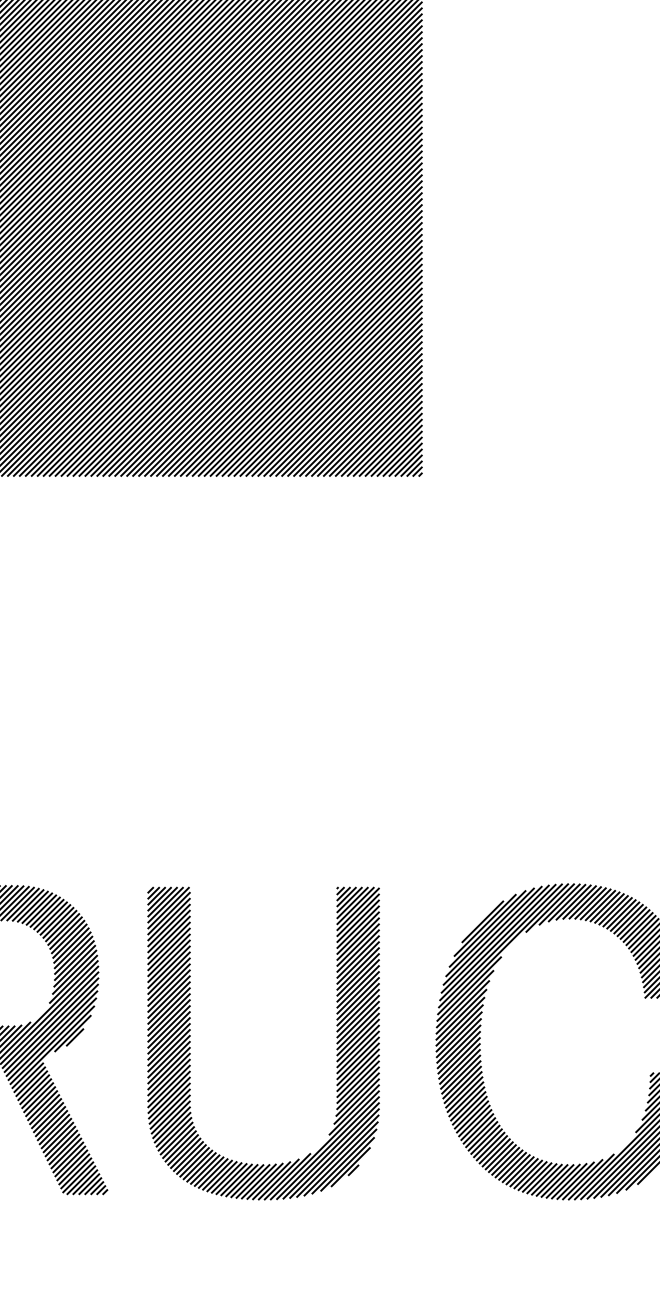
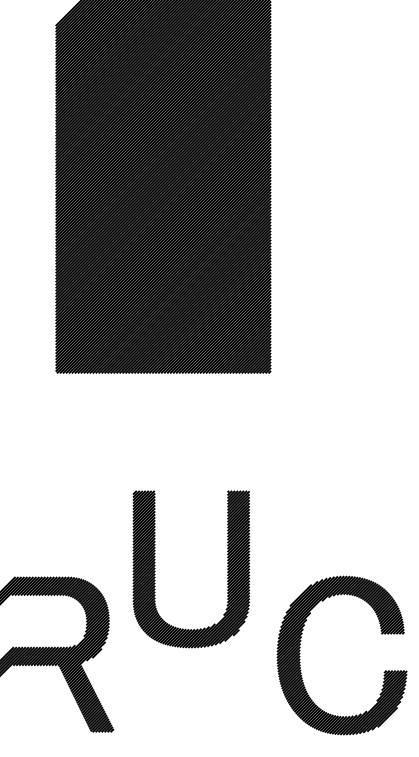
part: (191, 1041) -> (155, 568), moved

